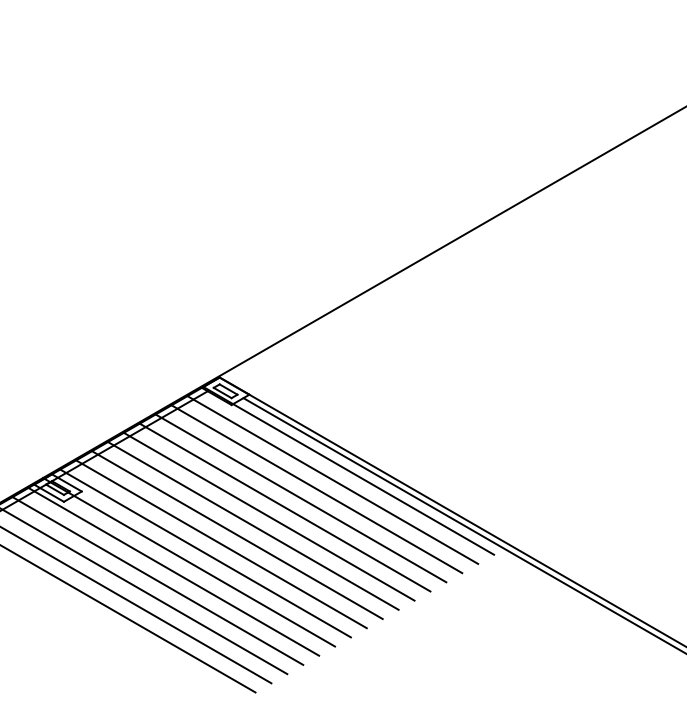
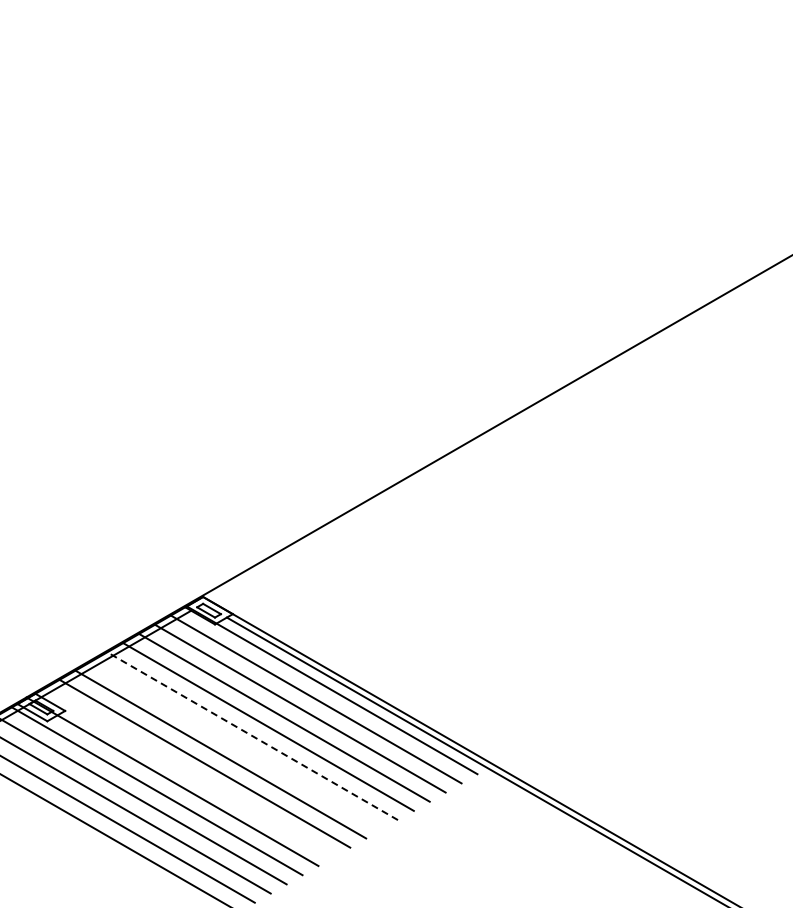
line: (269, 517) -> (252, 736), solid -> dashed
line: (253, 526) -> (236, 745), removed
line: (205, 553) -> (188, 772), removed

